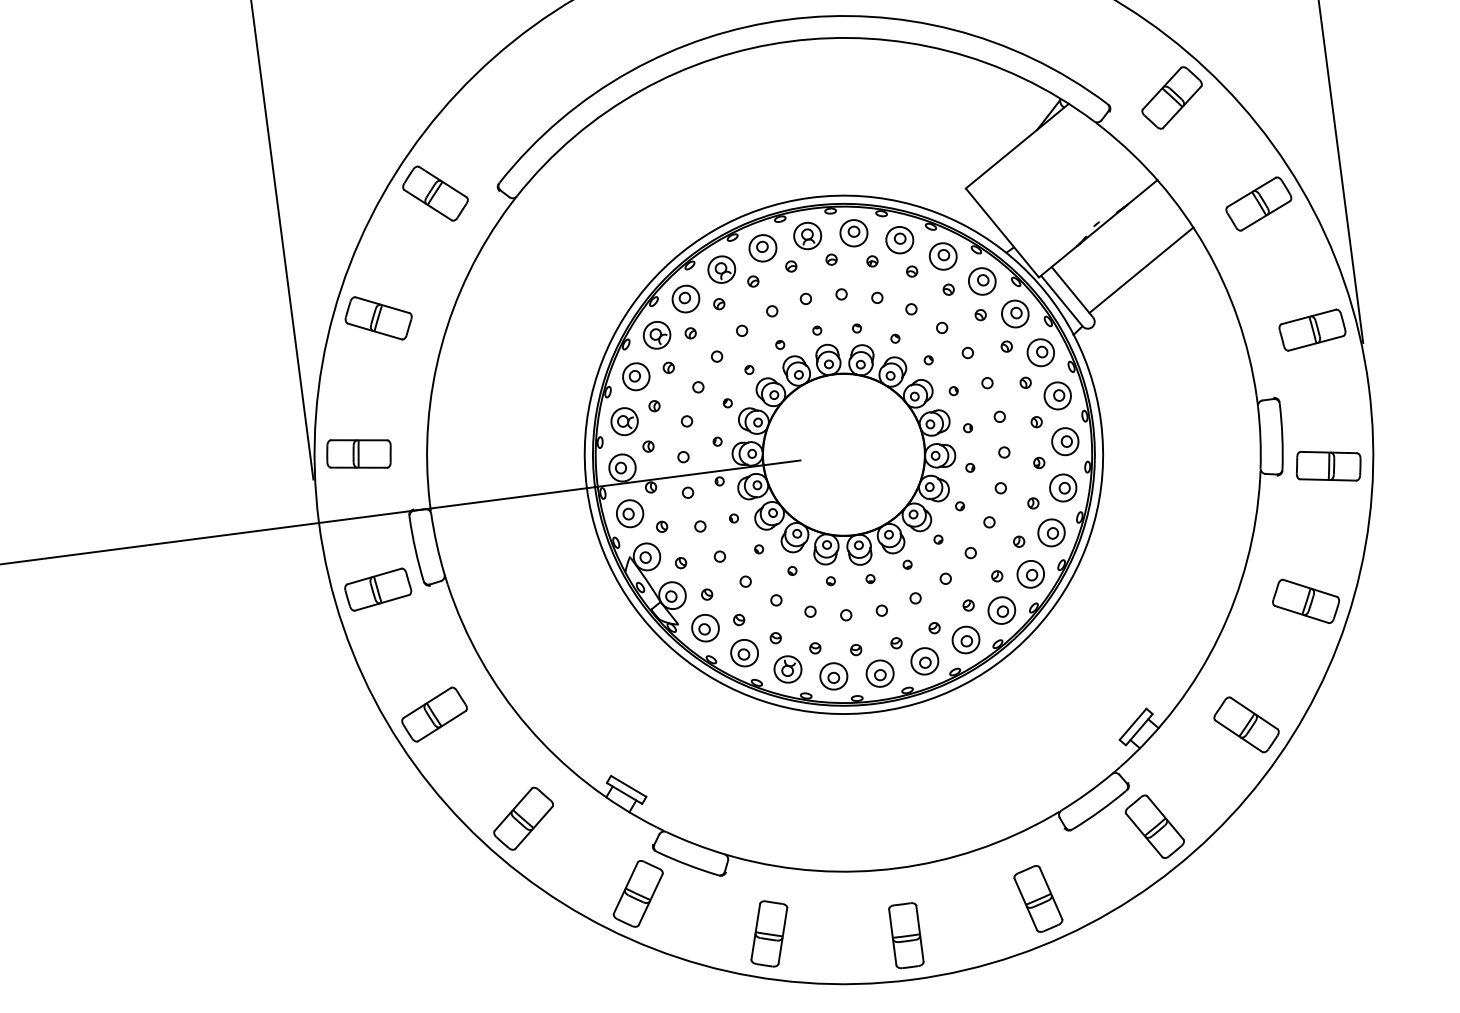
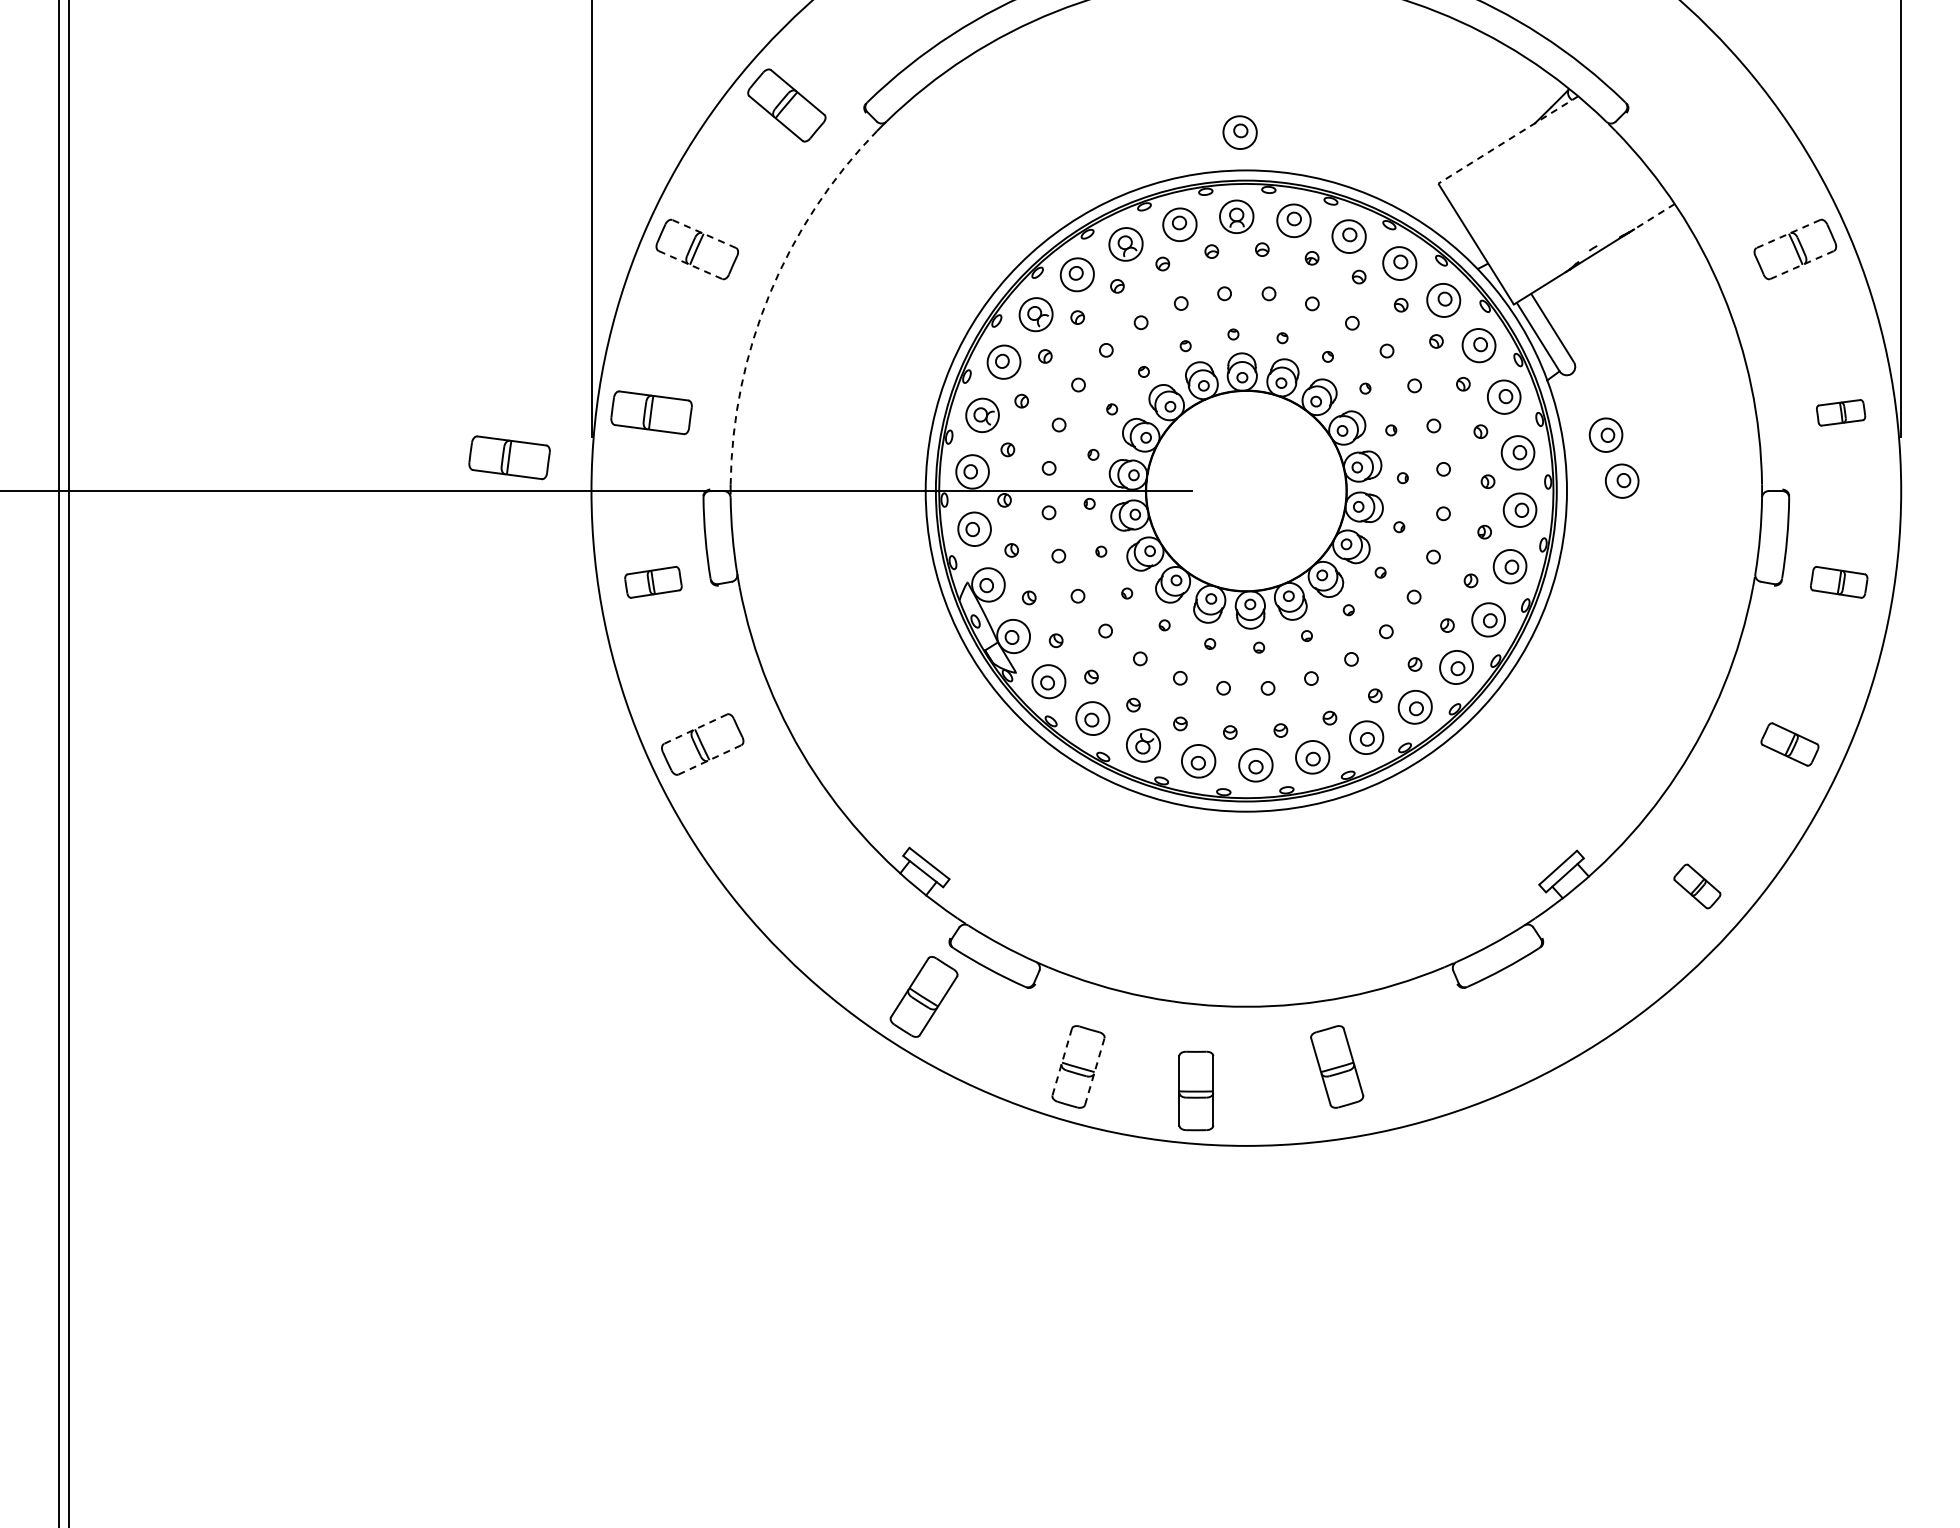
part: (1171, 97) -> (1705, 105), removed
line: (1016, 146) -> (1507, 140), solid -> dashed
part: (801, 168) -> (1239, 132), added
line: (1251, 192) -> (1788, 234), solid -> dashed
line: (1141, 193) -> (1653, 217), solid -> dashed
line: (1266, 216) -> (1802, 265), solid -> dashed
line: (1141, 269) -> (1640, 311), removed
line: (382, 305) -> (704, 234), solid -> dashed
part: (1312, 330) -> (1840, 412), size x0.6
line: (374, 331) -> (690, 265), solid -> dashed
arc: (441, 346) -> (769, 293), solid -> dashed
part: (1125, 372) -> (1605, 434), added
part: (1144, 407) -> (1622, 480), added
part: (1328, 466) -> (1838, 582), size x0.7
part: (249, 504) -> (509, 457), added
part: (378, 589) -> (653, 582), size x0.7
part: (1305, 601) -> (1789, 744), size x0.7
line: (427, 703) -> (695, 729), solid -> dashed
part: (1246, 724) -> (1697, 886), size x0.6
line: (441, 725) -> (709, 759), solid -> dashed
part: (523, 818) -> (795, 886), removed
part: (1154, 826) -> (1568, 996), removed
part: (1038, 898) -> (1337, 1066), moved
line: (756, 932) -> (1062, 1062), solid -> dashed
line: (782, 935) -> (1094, 1071), solid -> dashed
part: (906, 935) -> (1196, 1090), moved

